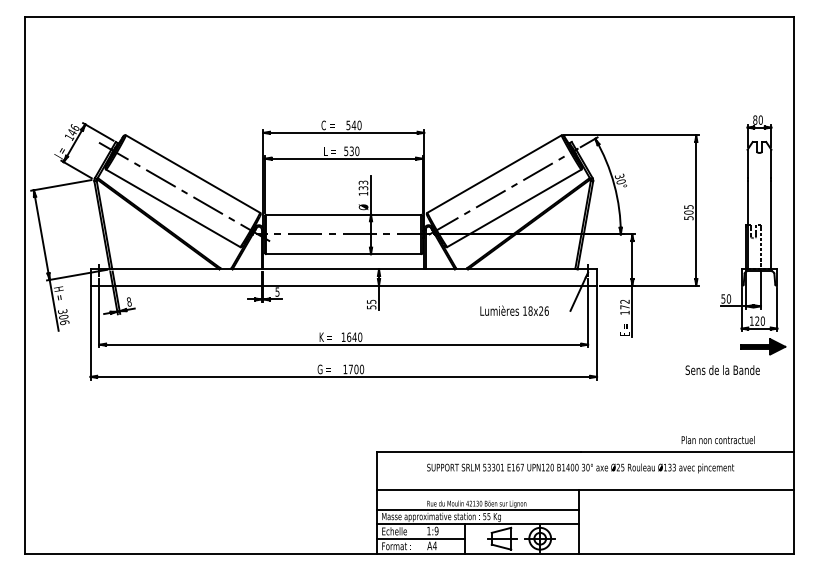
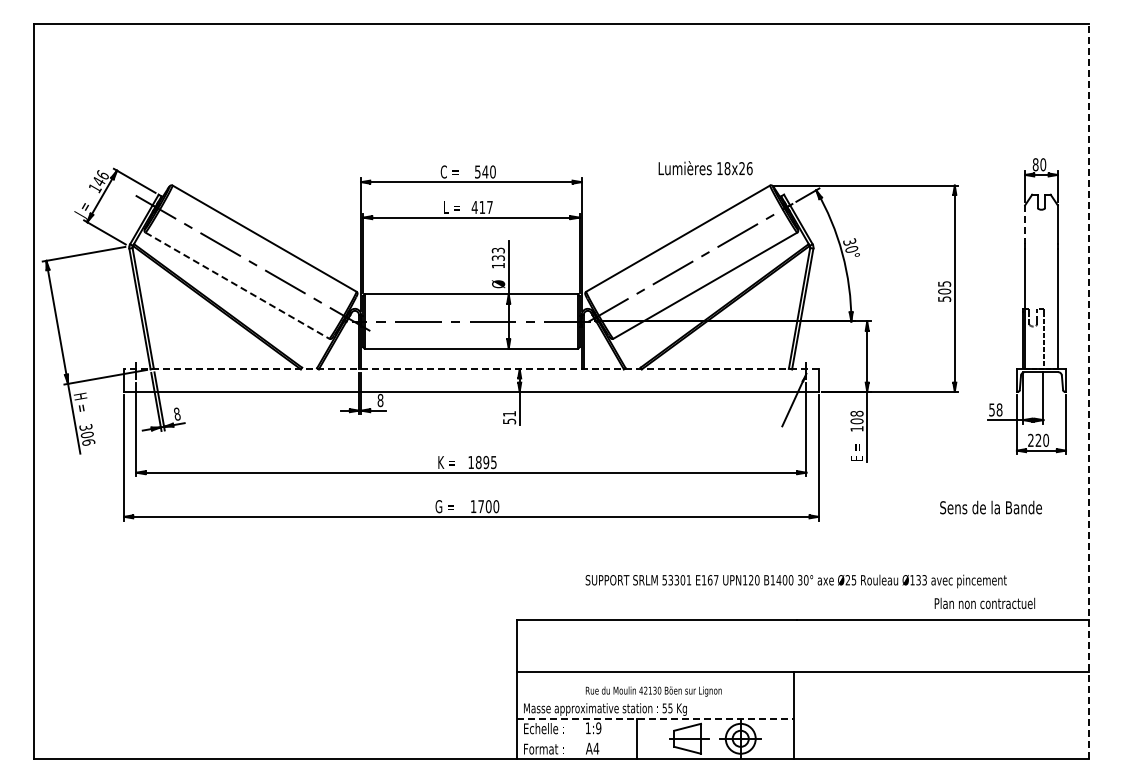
text: (351, 151) -> (481, 207), 530 -> 417
line: (747, 164) -> (1025, 225), solid -> dashed
line: (173, 208) -> (237, 285), solid -> dashed
line: (343, 269) -> (470, 369), solid -> dashed
line: (794, 285) -> (1089, 391), solid -> dashed
text: (277, 292) -> (380, 400), 5 -> 8
text: (728, 298) -> (999, 409), 50 -> 58
text: (371, 301) -> (509, 413), 55 -> 51
text: (624, 304) -> (856, 417), 172 -> 108
text: (514, 311) -> (705, 168), moved
text: (751, 320) -> (1030, 439), 120 -> 220
text: (354, 337) -> (485, 462), 1640 -> 1895
part: (763, 346) -> (1046, 475), removed
text: (580, 468) -> (795, 581), moved
line: (478, 509) -> (655, 698), removed
line: (478, 524) -> (655, 719), solid -> dashed
line: (420, 539) -> (576, 739), removed

